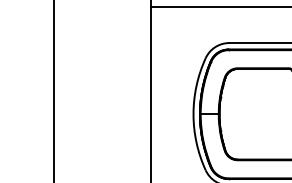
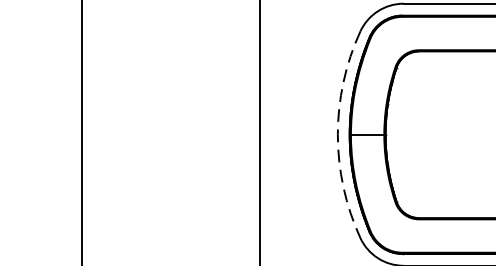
arc: (193, 114) -> (337, 135), solid -> dashed

